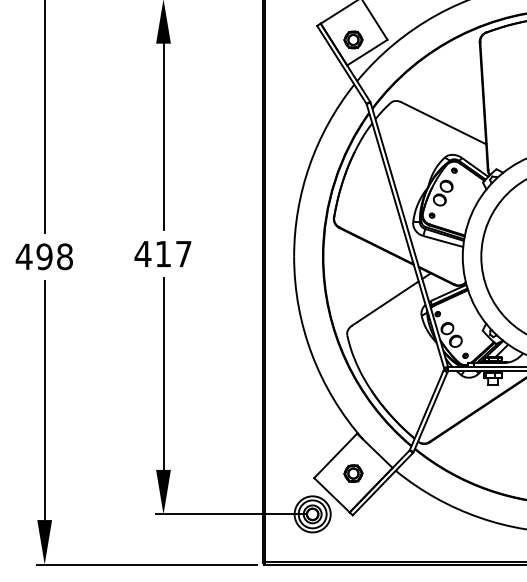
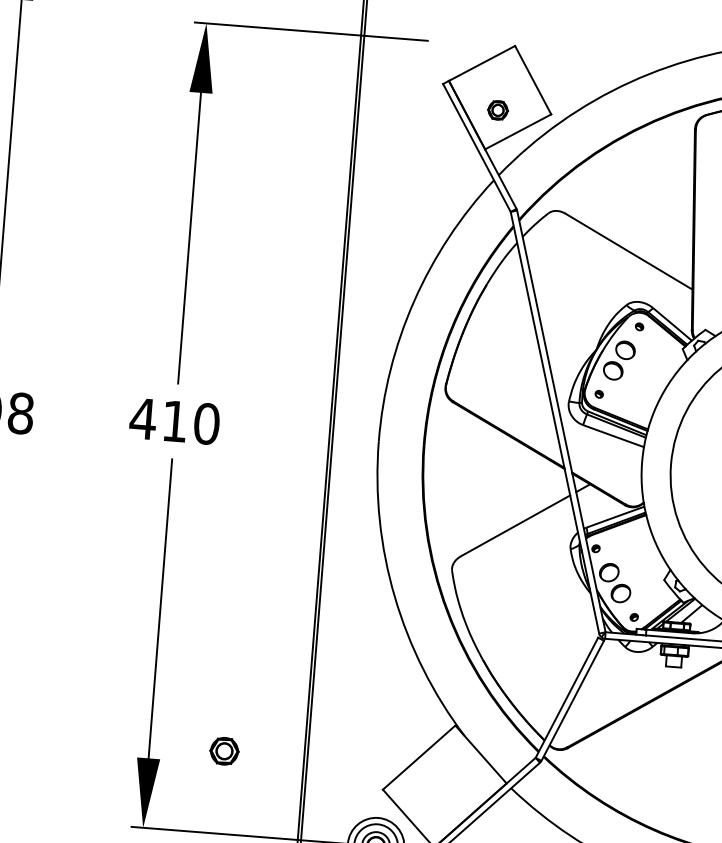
part: (353, 39) -> (498, 109), size x0.7
text: (183, 253) -> (206, 422), 417 -> 410
part: (353, 473) -> (224, 751), moved

